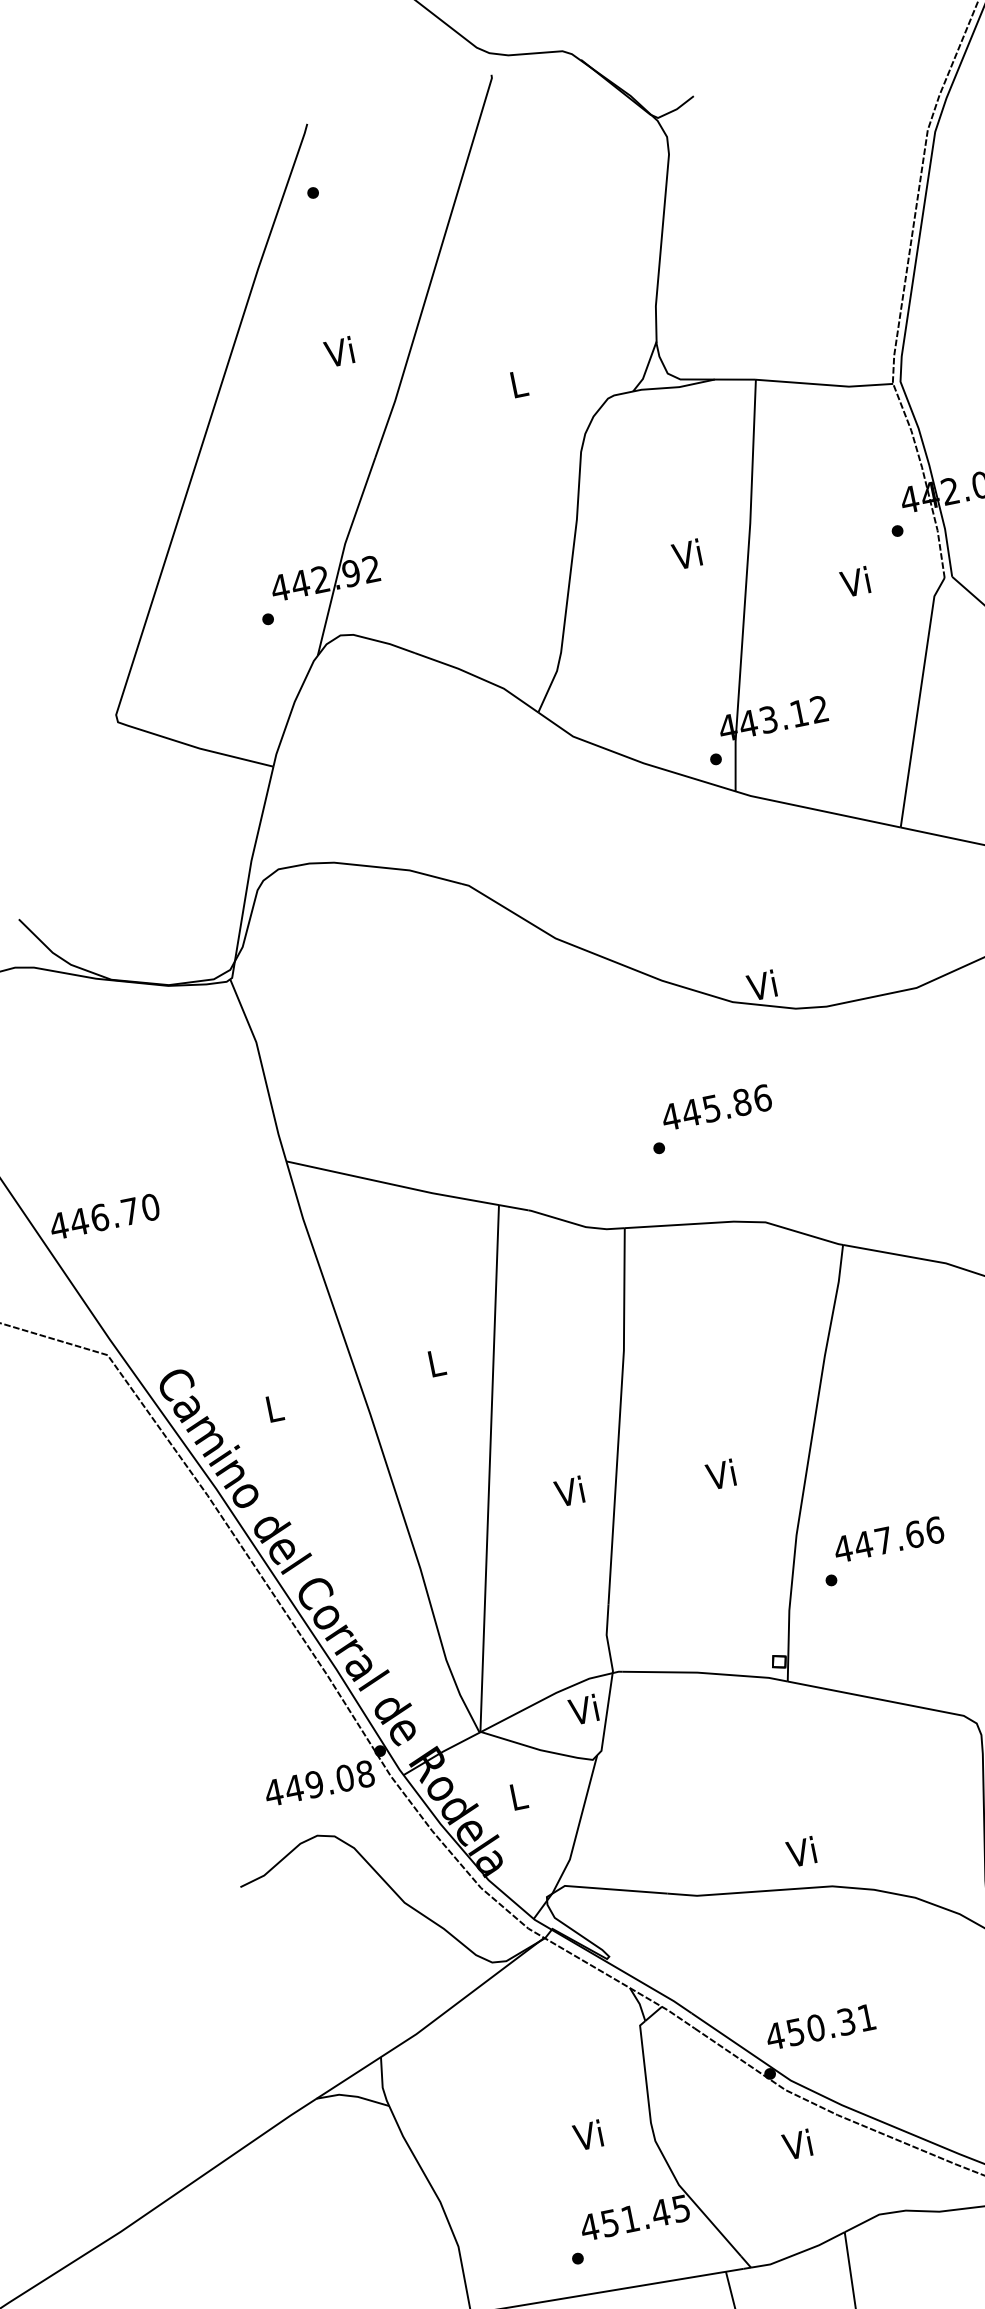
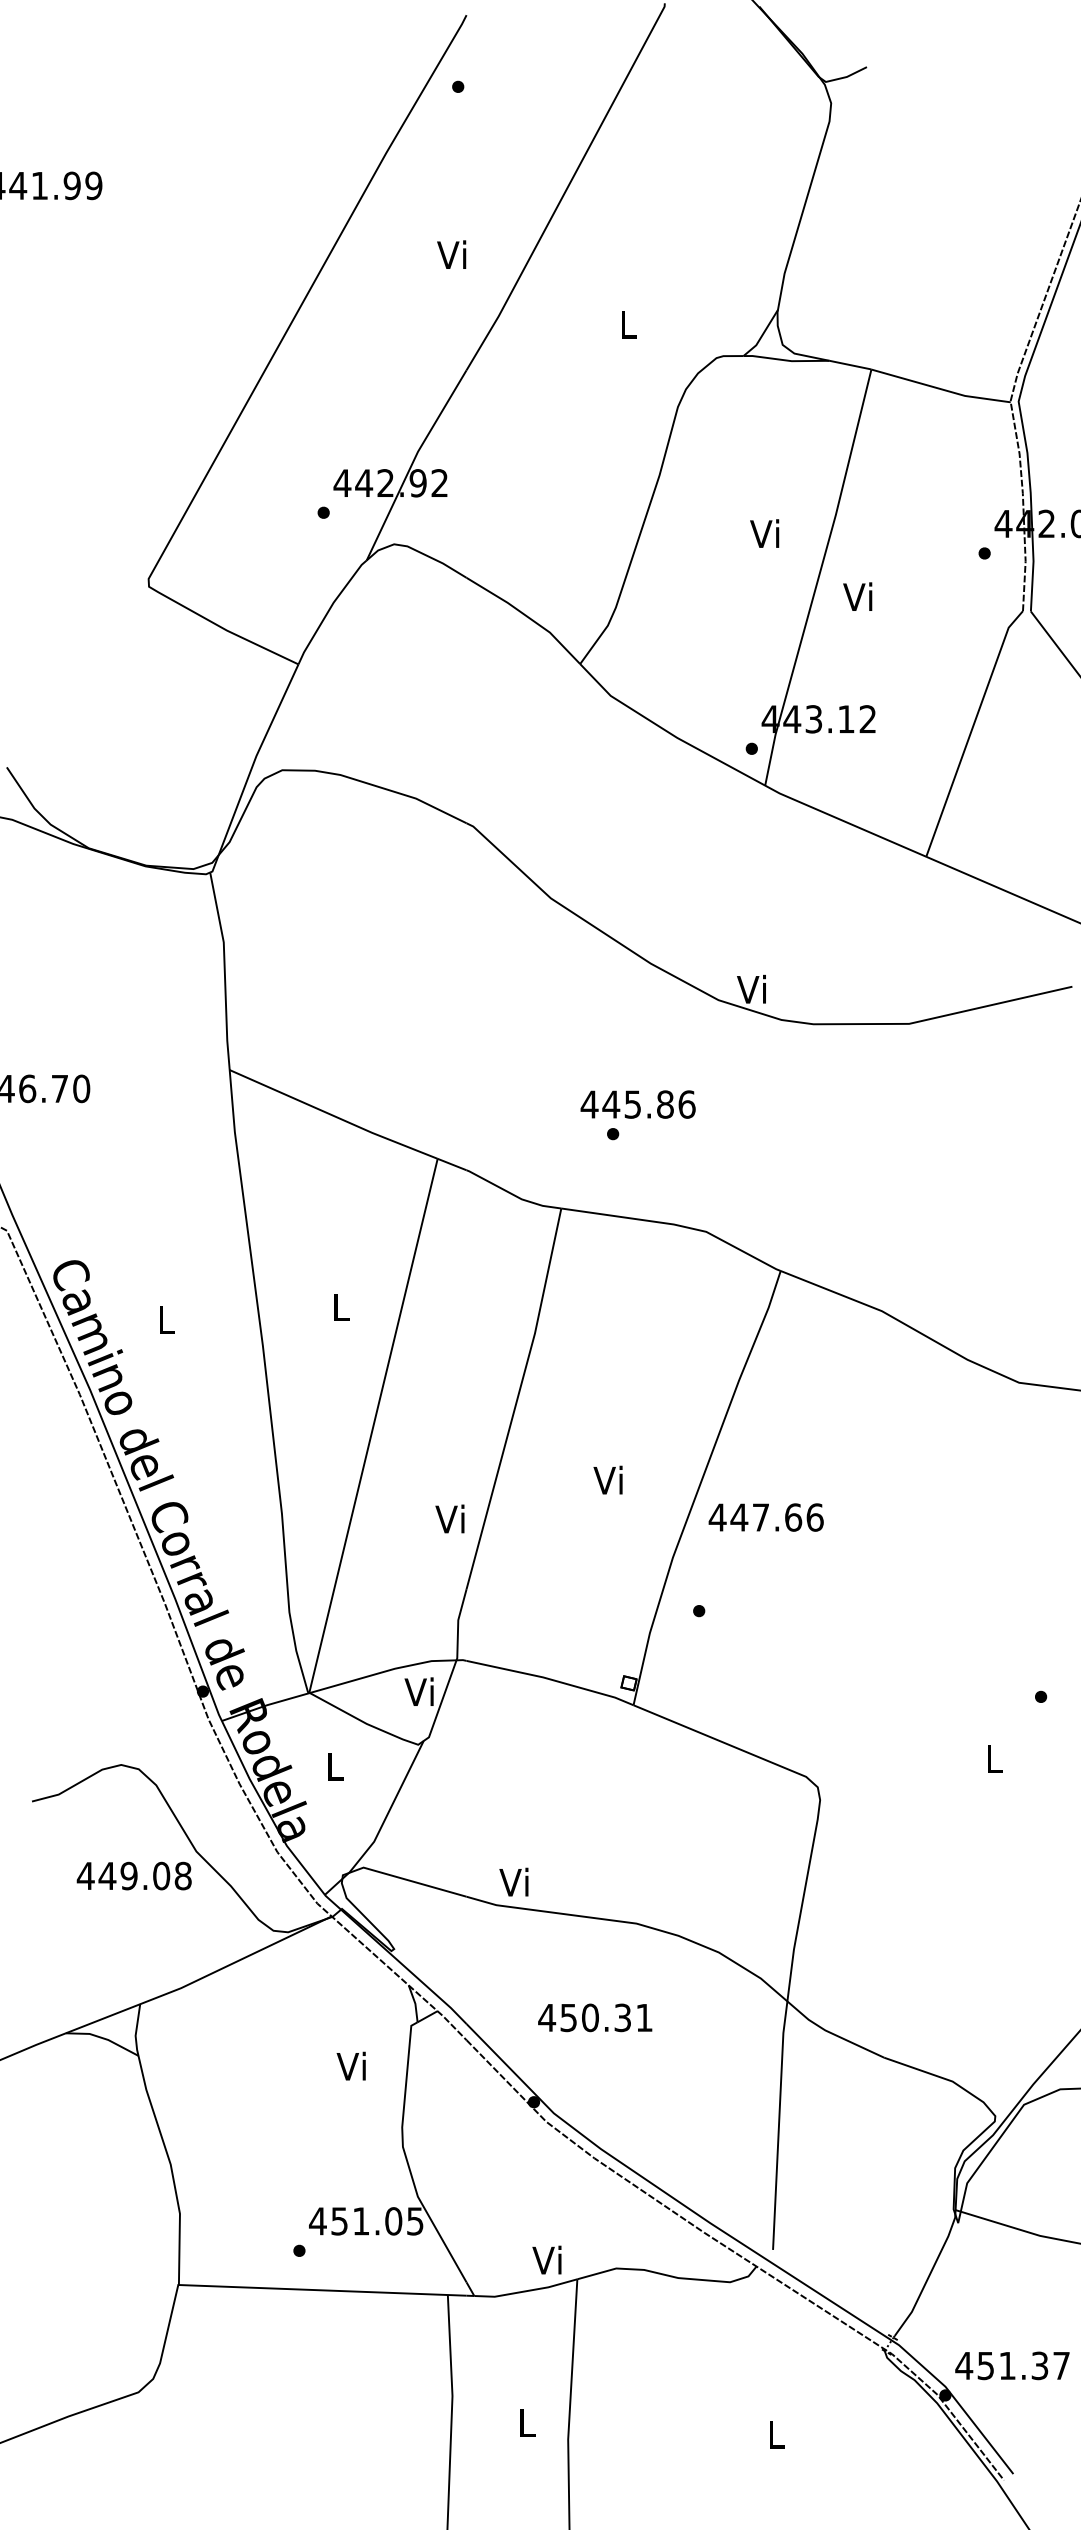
text: (854, 581) -> (857, 596), moved
text: (716, 1107) -> (637, 1104), moved
text: (568, 1491) -> (449, 1518), moved
text: (888, 1539) -> (765, 1517), moved
text: (318, 1783) -> (133, 1875), moved
text: (800, 1851) -> (513, 1881), moved
text: (820, 2026) -> (595, 2017), moved
text: (587, 2134) -> (350, 2065), moved
text: (796, 2144) -> (546, 2259), moved
text: (660, 2213) -> (393, 2221), 451.45 -> 451.05

